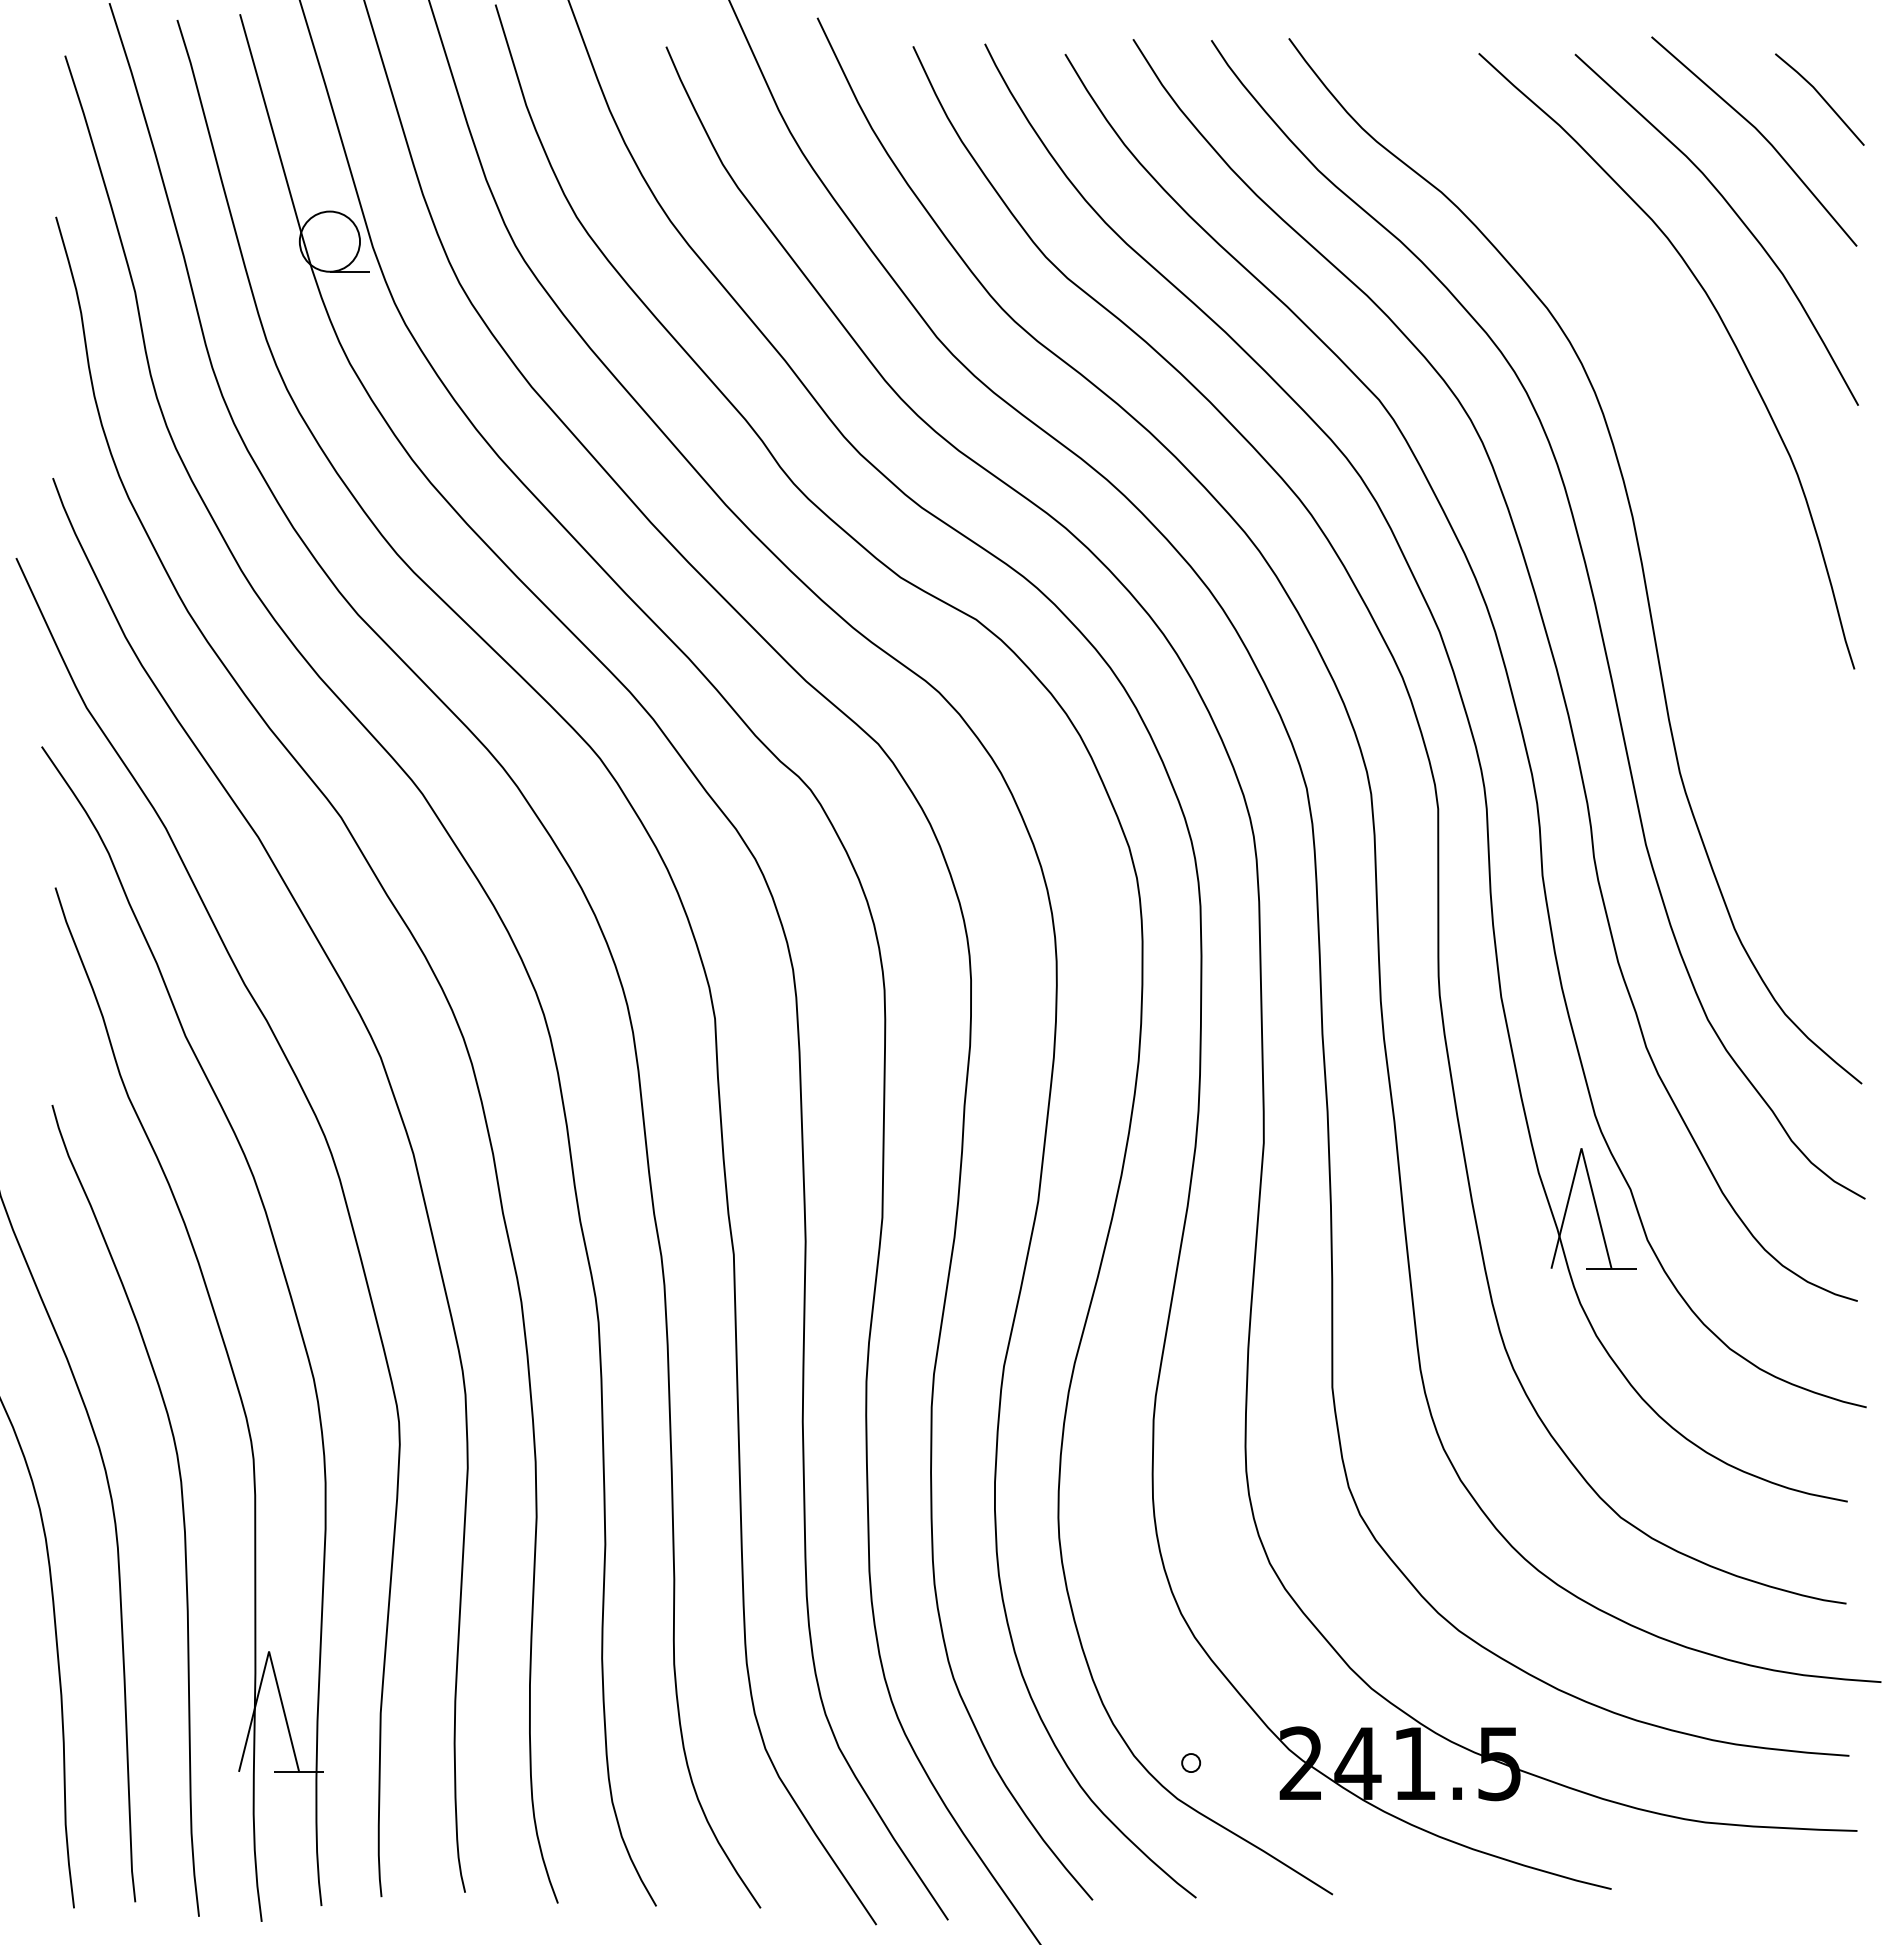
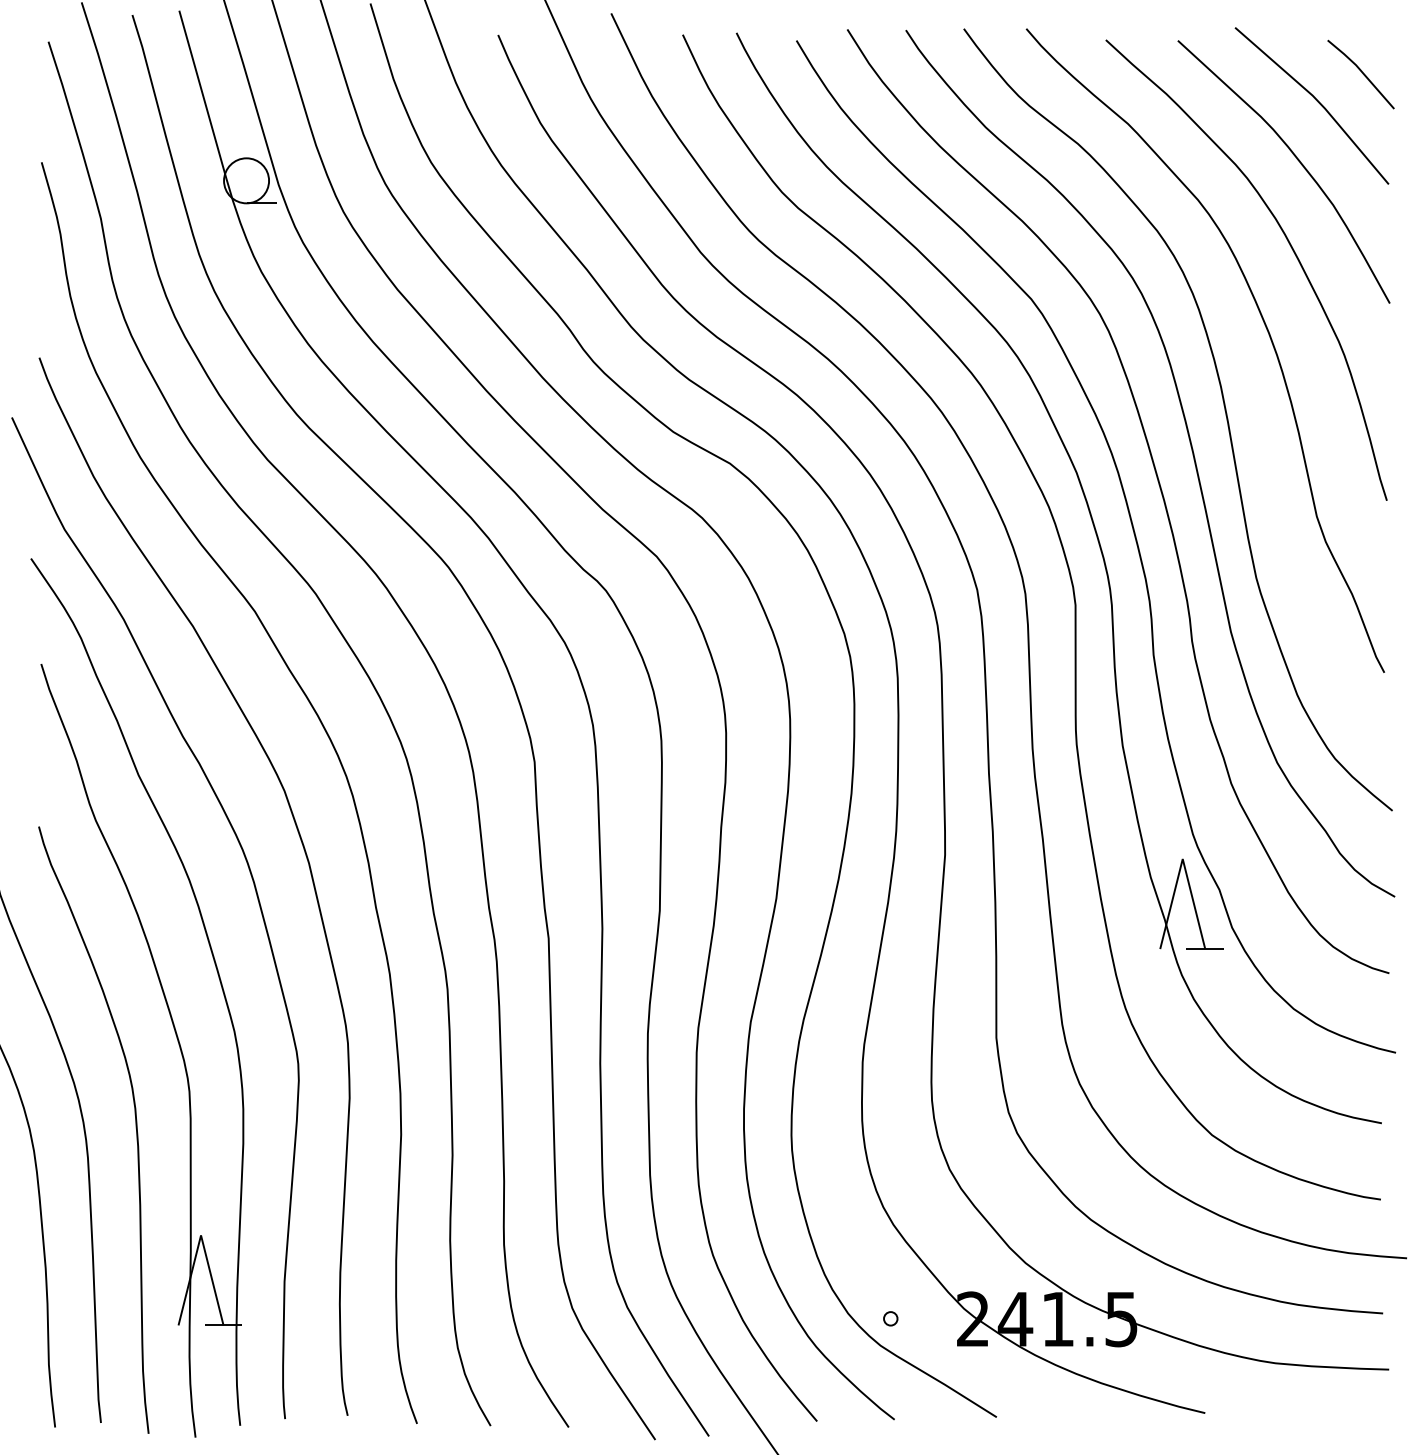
curve: (1690, 433) -> (1264, 324), added

